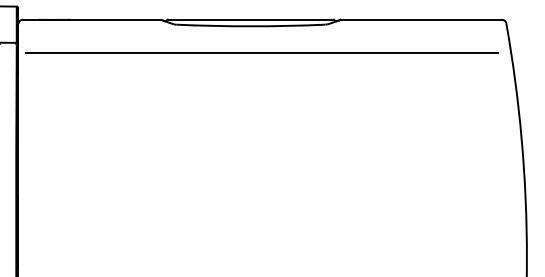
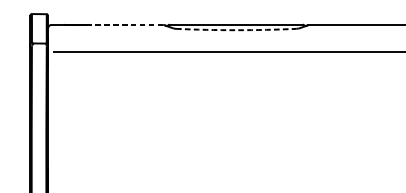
line: (114, 19) -> (125, 24), solid -> dashed
arc: (250, 26) -> (236, 30), solid -> dashed

